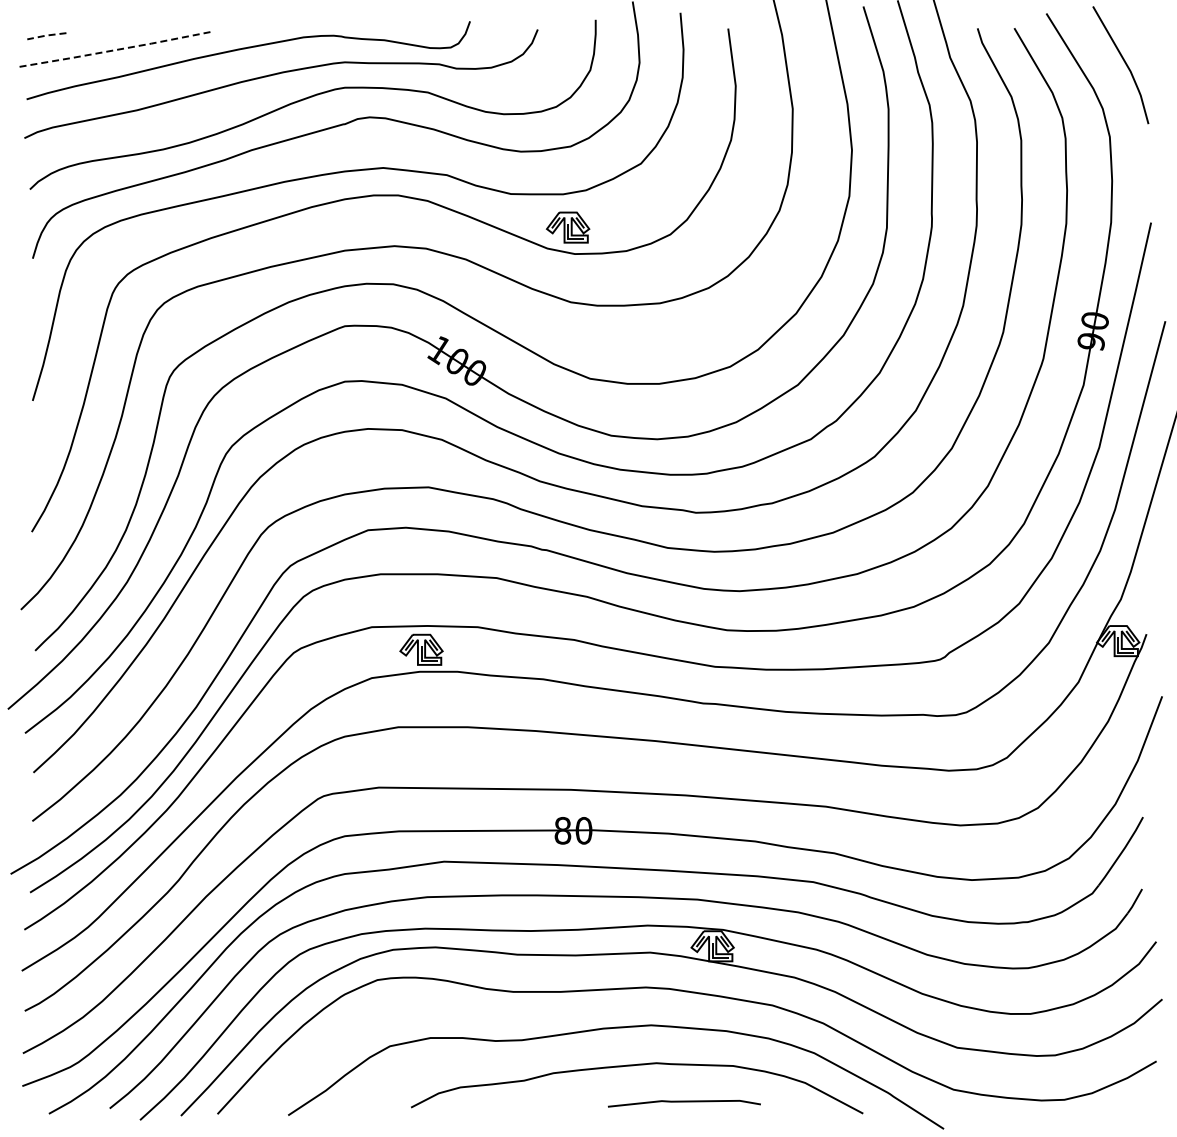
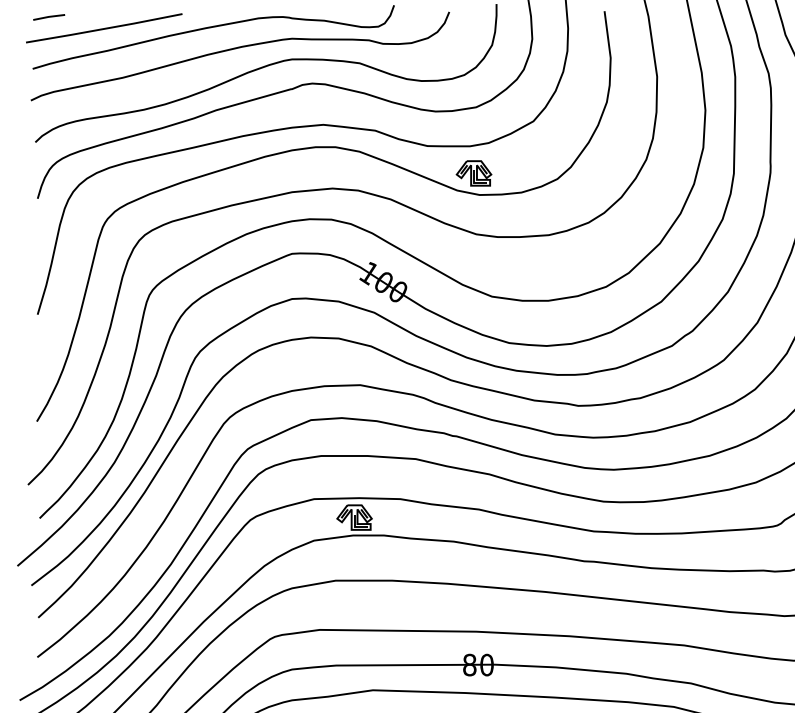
line: (46, 35) -> (48, 16), dashed -> solid
line: (113, 50) -> (103, 29), dashed -> solid

